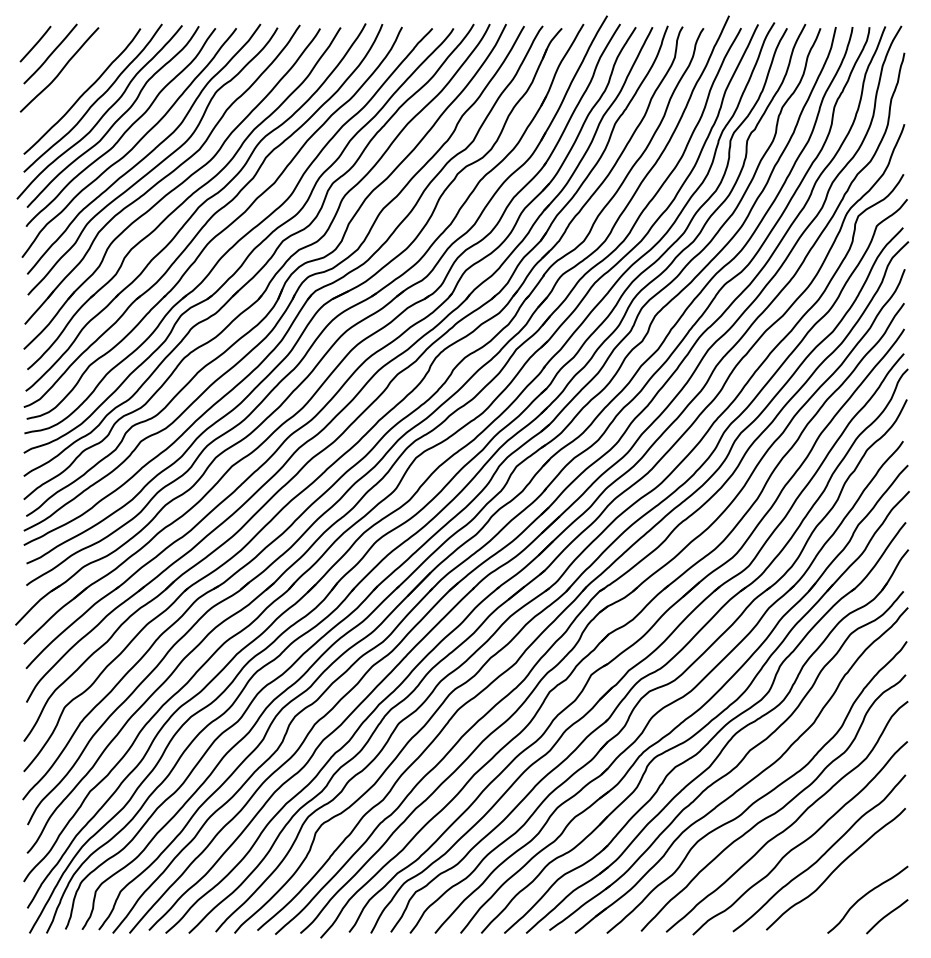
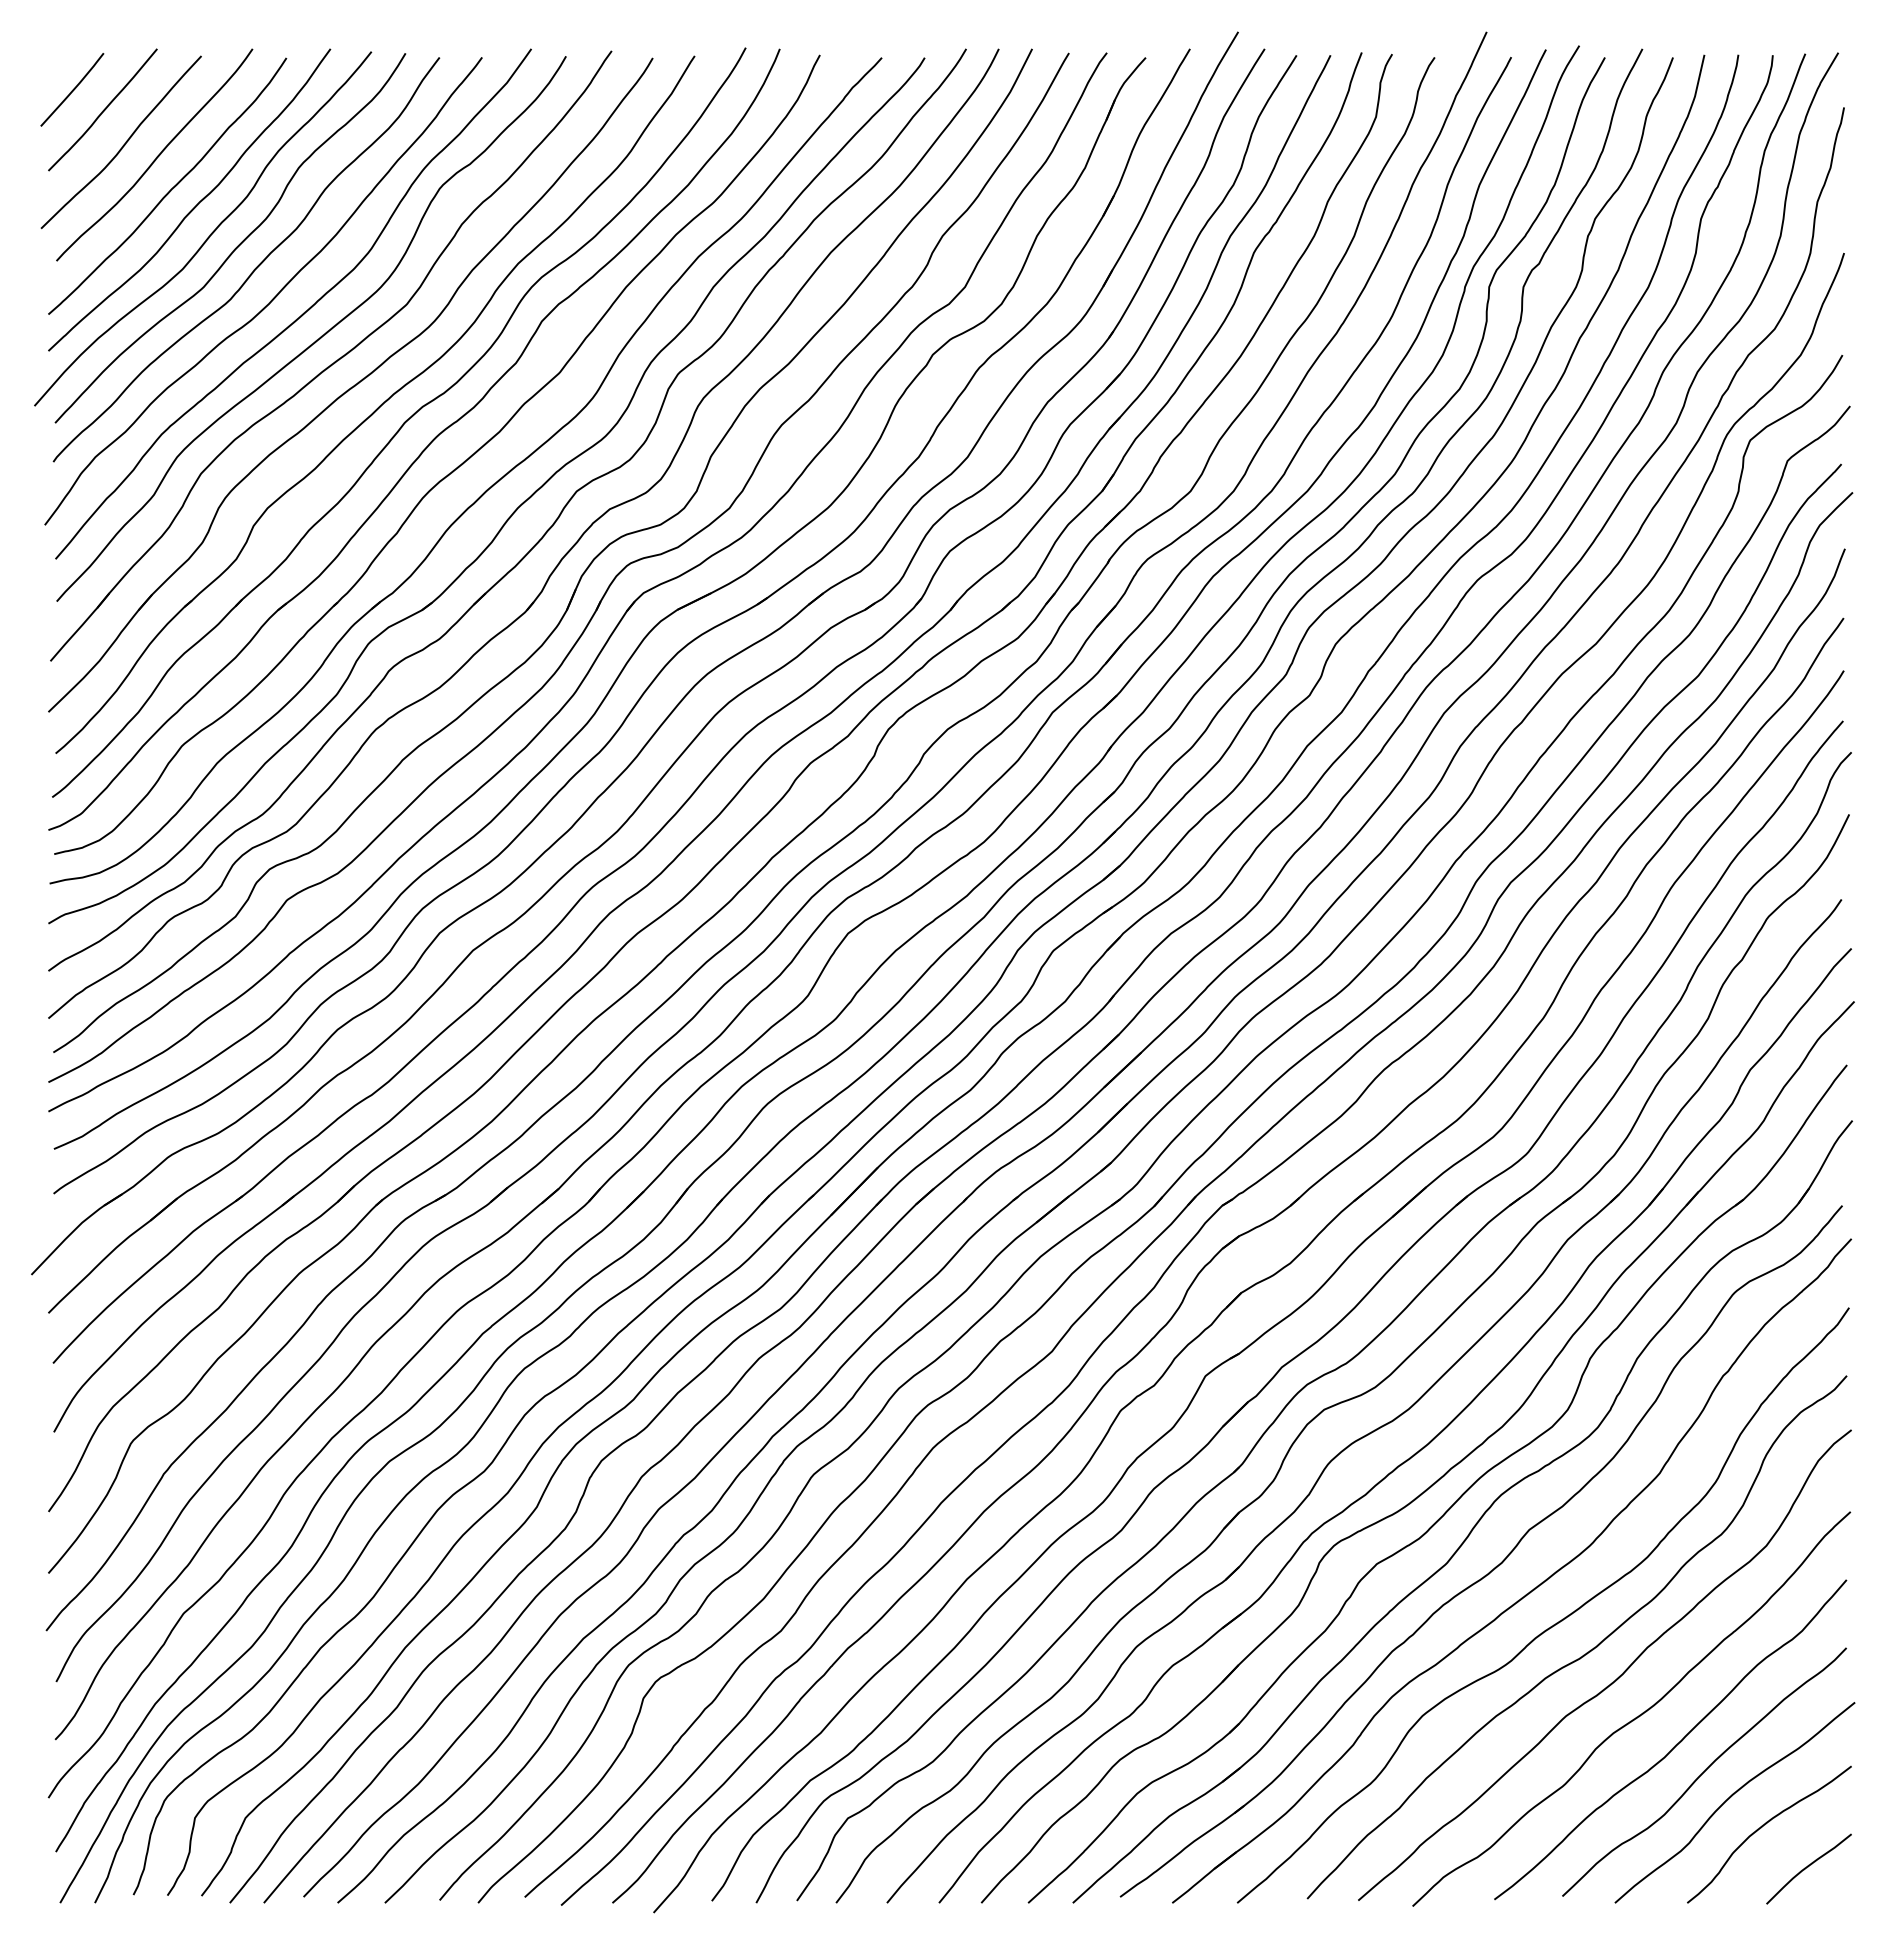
curve: (76, 76) -> (155, 155), added
curve: (849, 881) -> (1732, 1797), added

